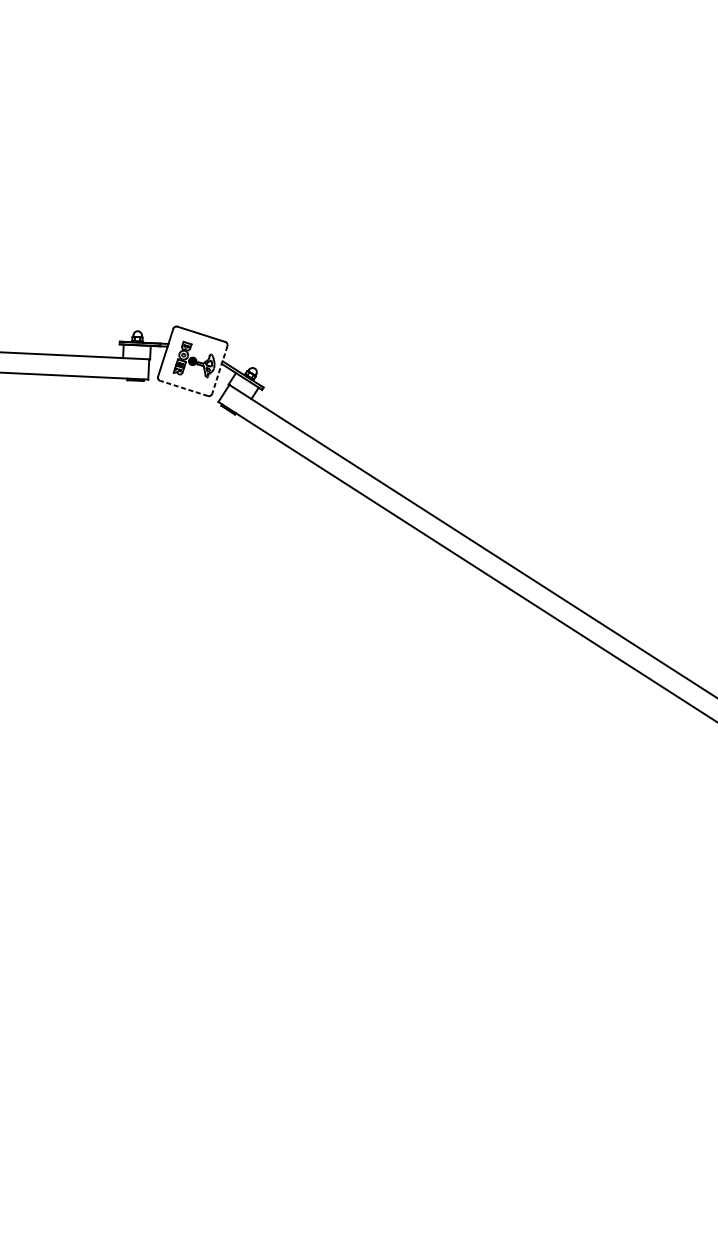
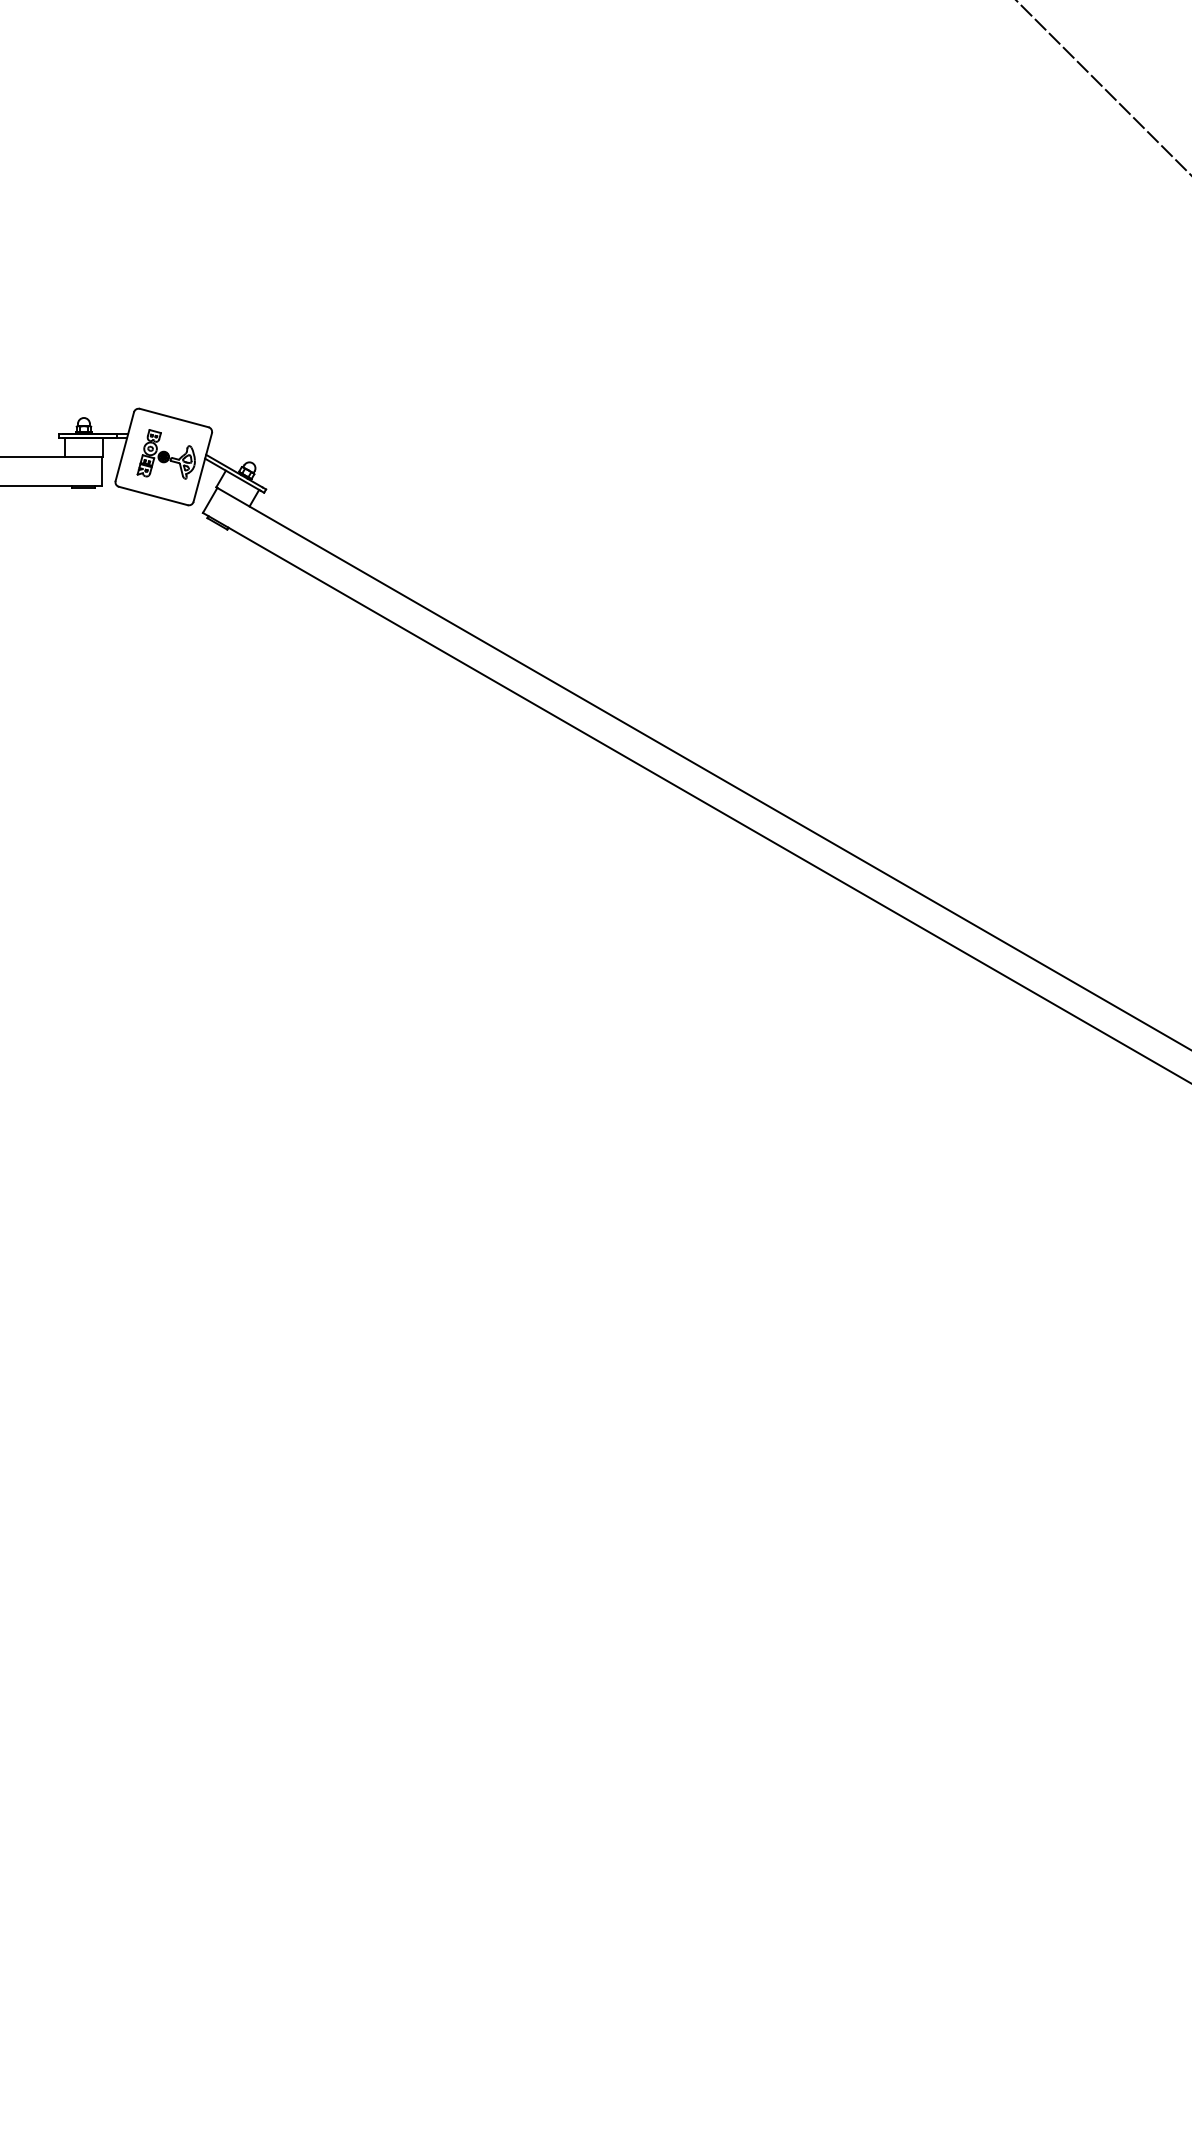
line: (219, 370) -> (202, 467), dashed -> solid
line: (184, 388) -> (153, 495), dashed -> solid

